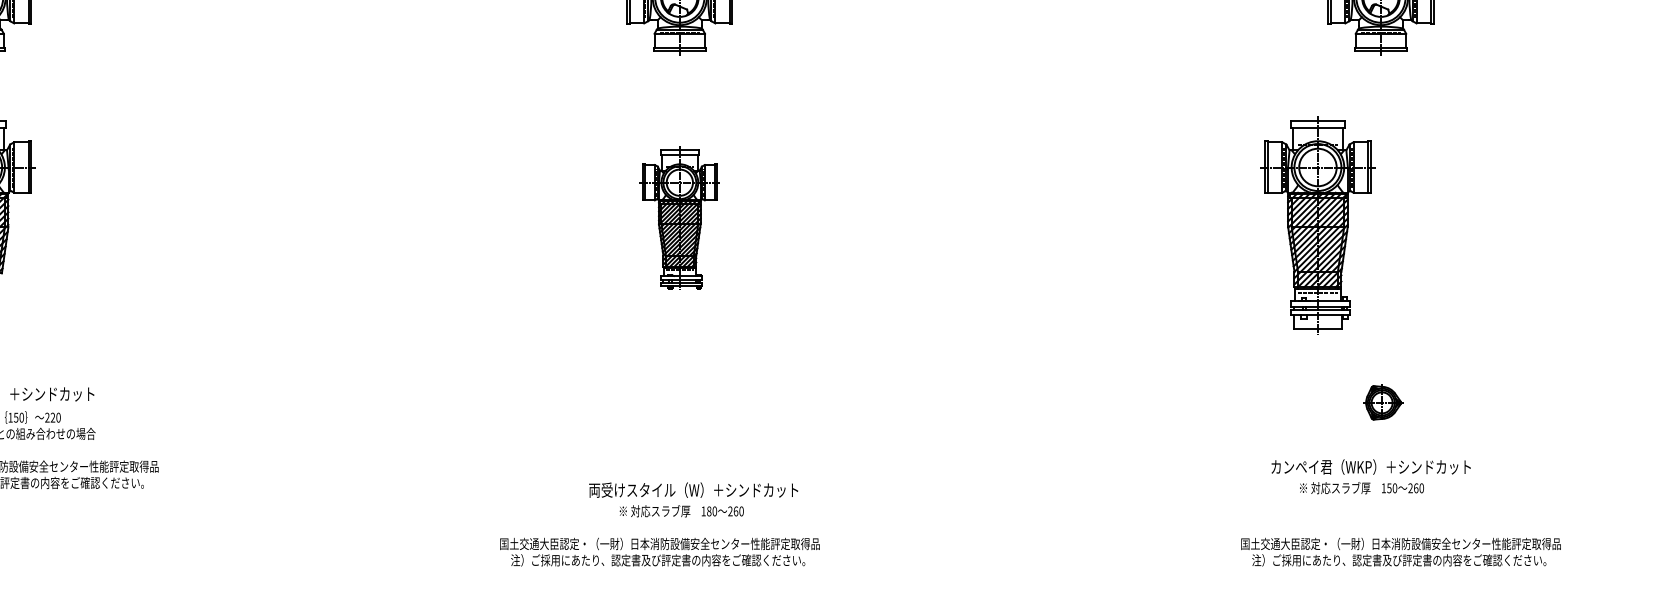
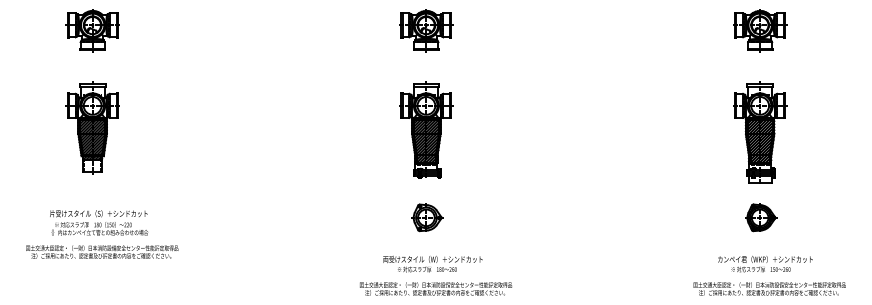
part: (679, 217) -> (426, 129), size x1.43
part: (1318, 223) -> (760, 132), moved
part: (682, 402) -> (427, 217), added
part: (1383, 402) -> (761, 217), size x1.67
text: (1371, 477) -> (765, 264), moved
text: (658, 551) -> (435, 288), moved

